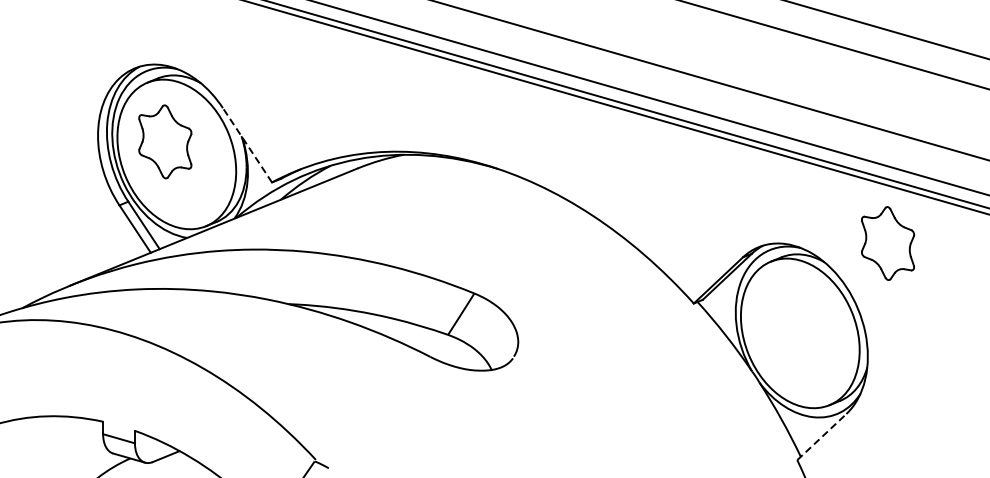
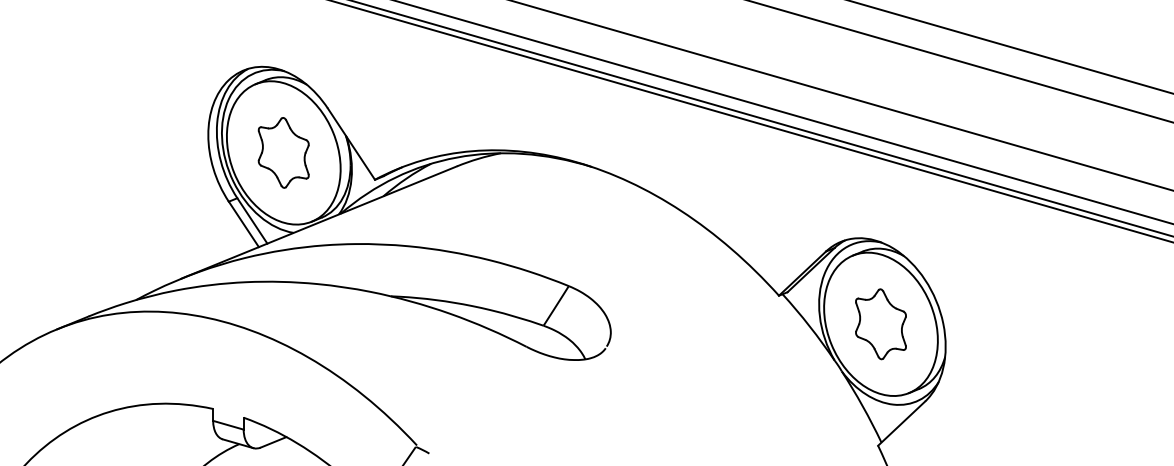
part: (165, 141) -> (283, 152), moved
line: (247, 145) -> (351, 144), dashed -> solid
part: (887, 243) -> (880, 324), moved
line: (822, 436) -> (902, 423), dashed -> solid

